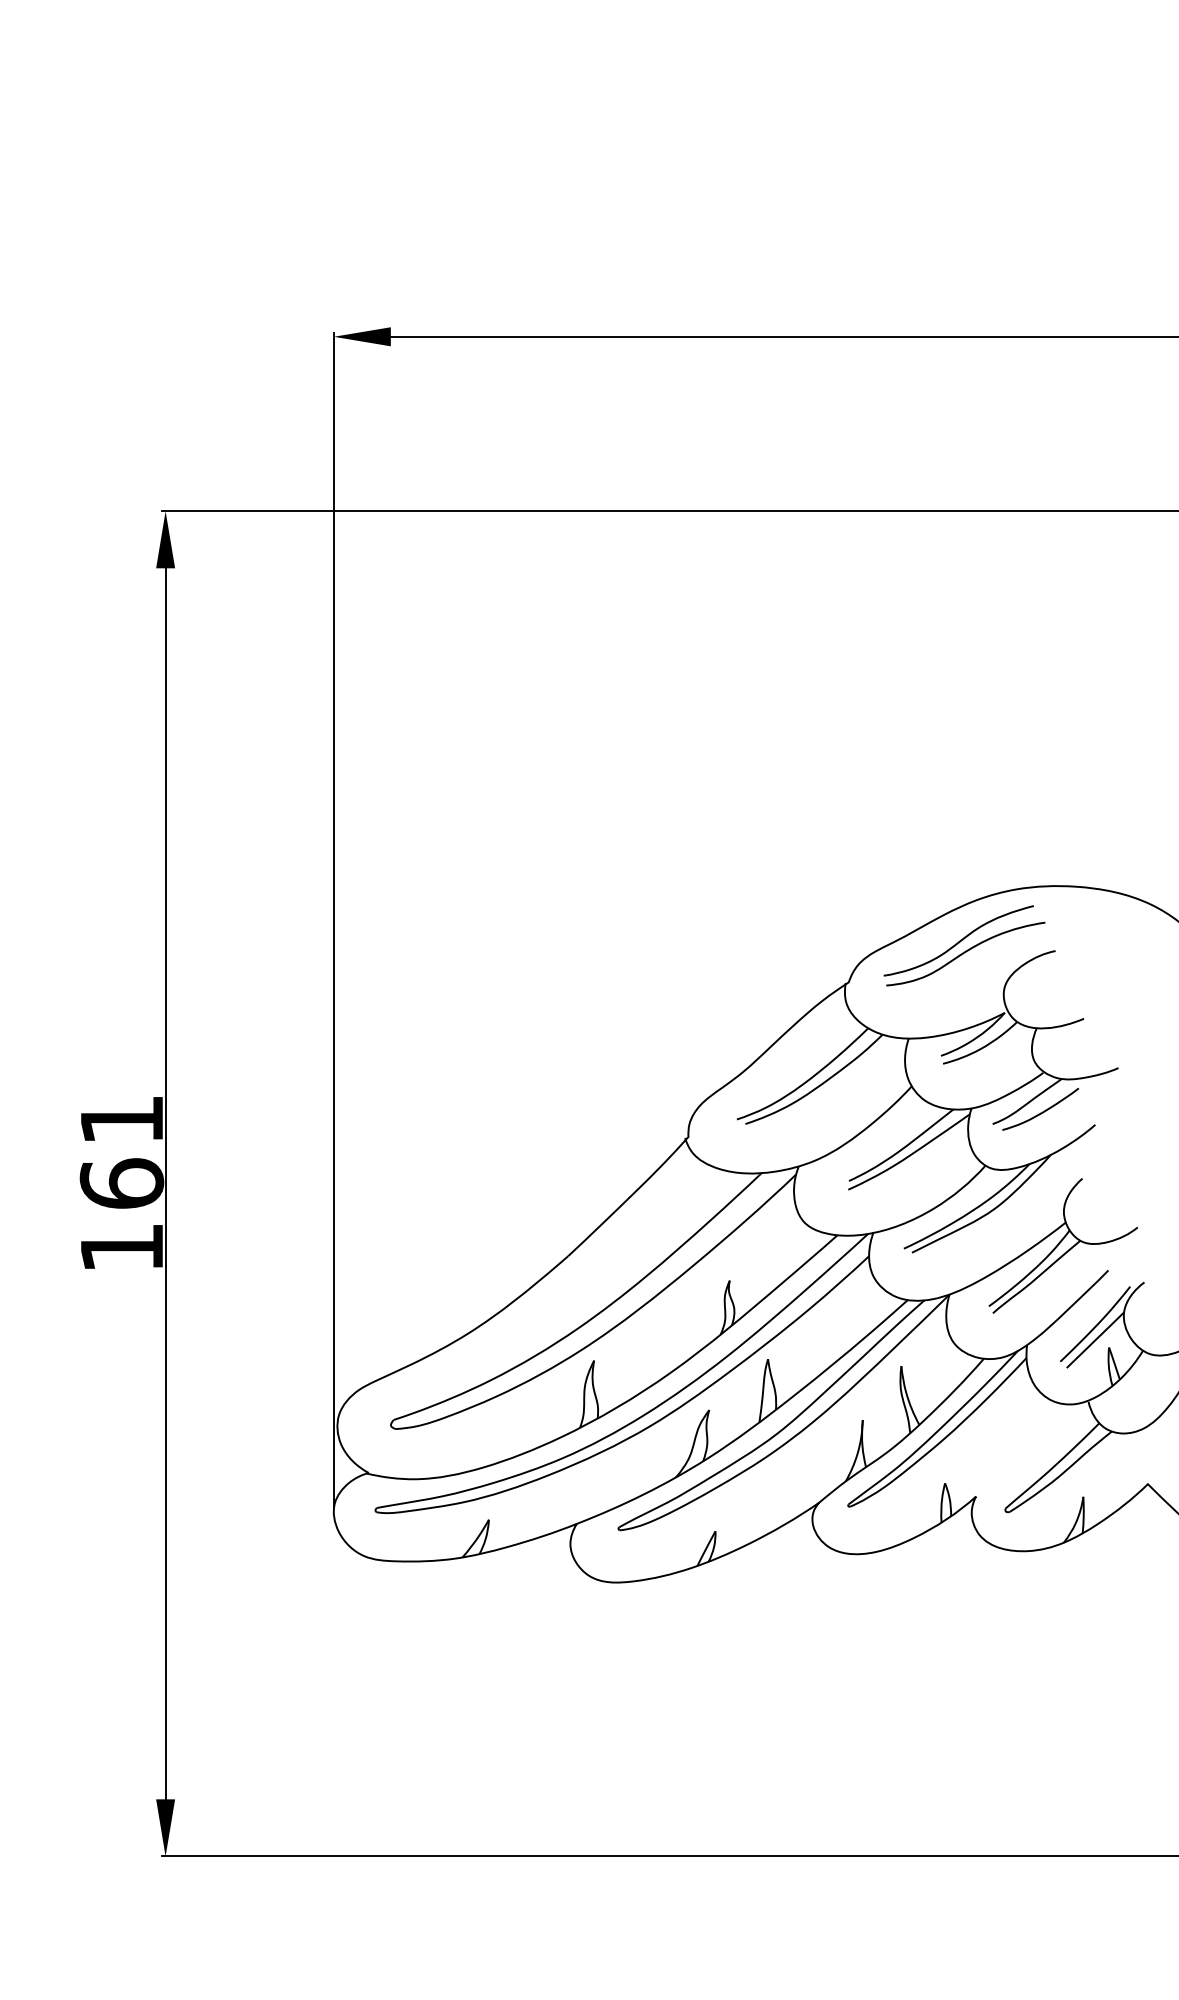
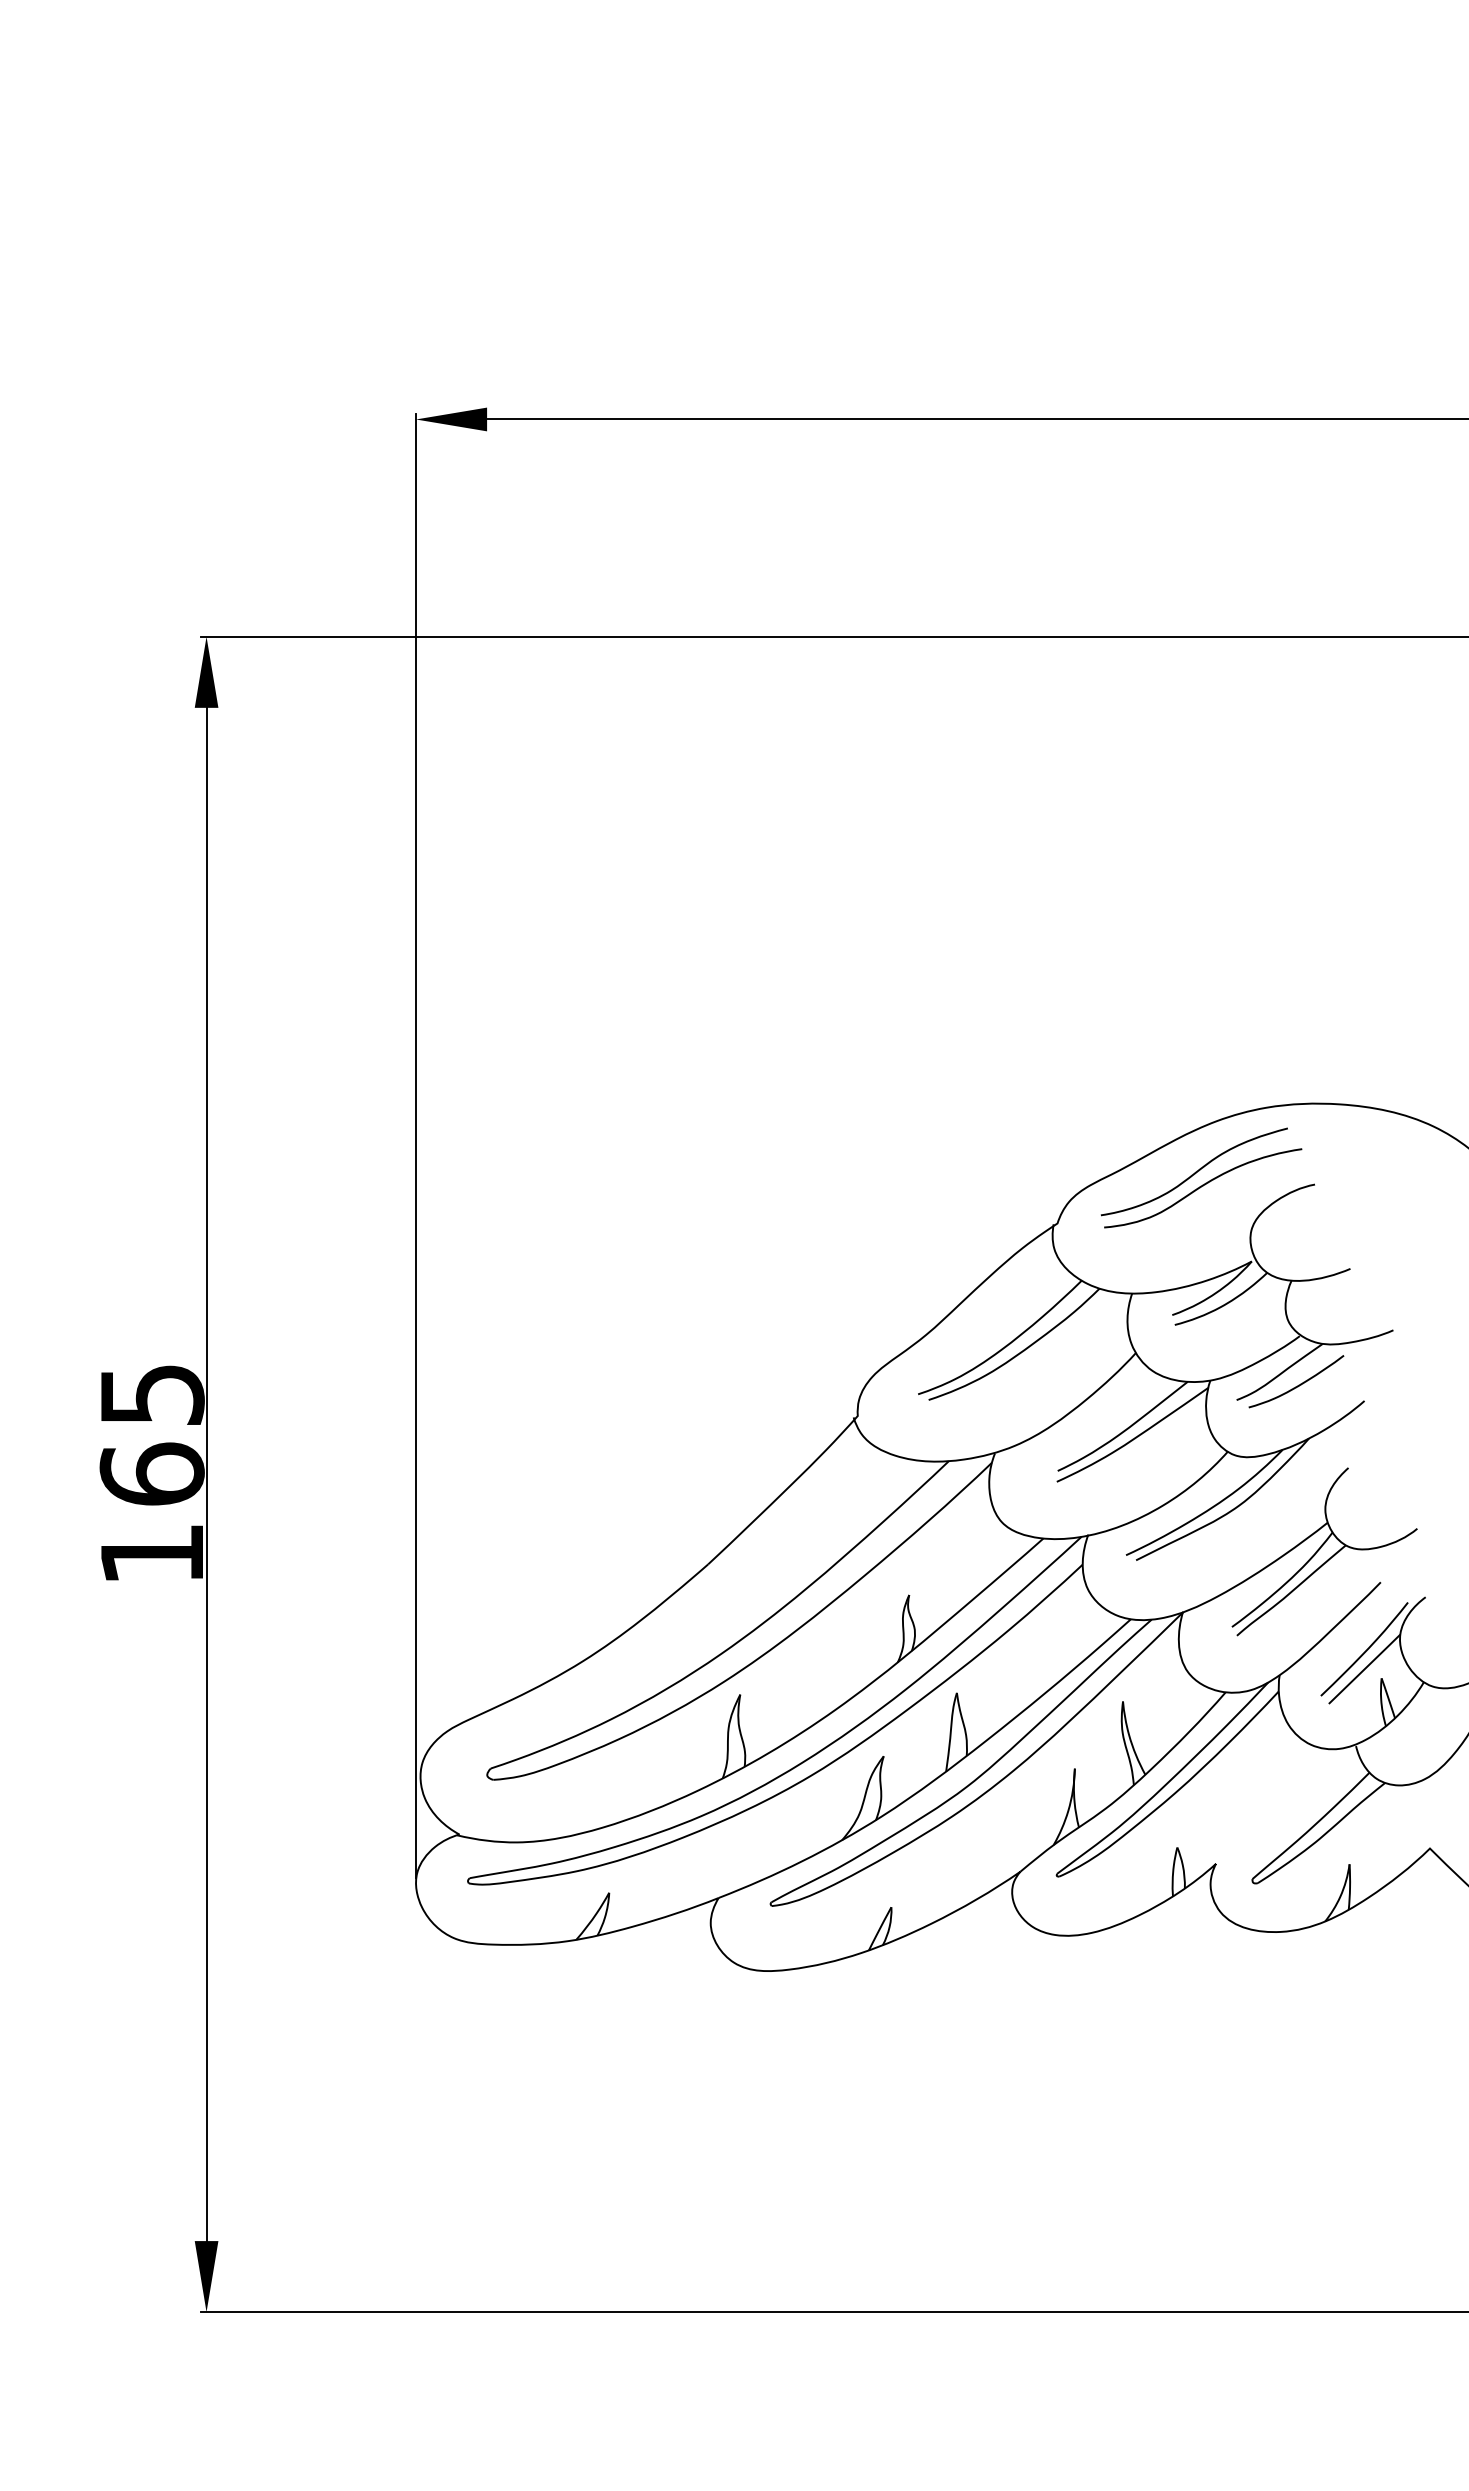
text: (122, 1119) -> (152, 1394), 161 -> 165

